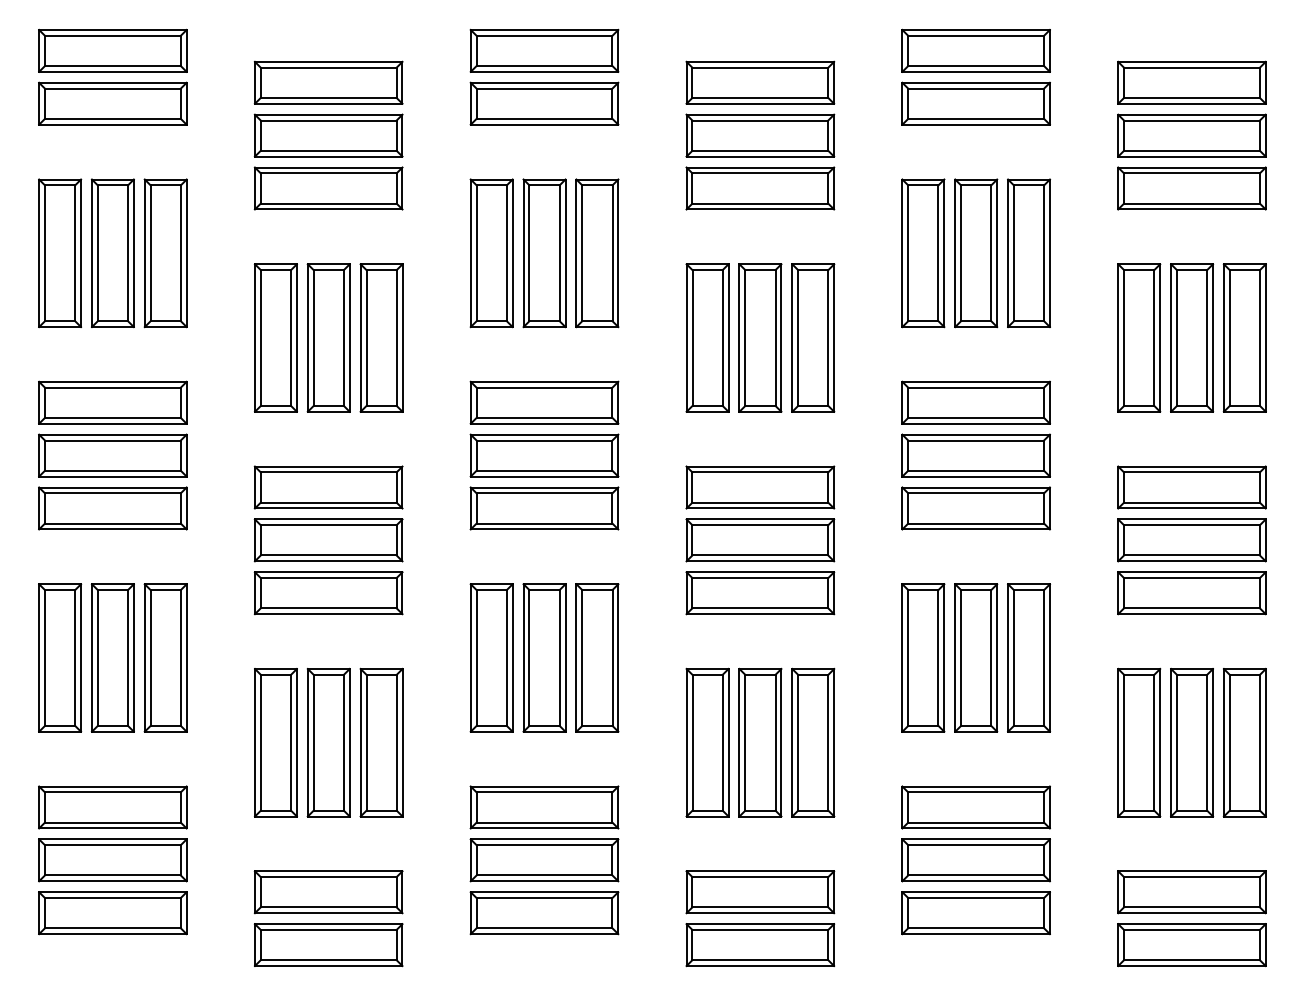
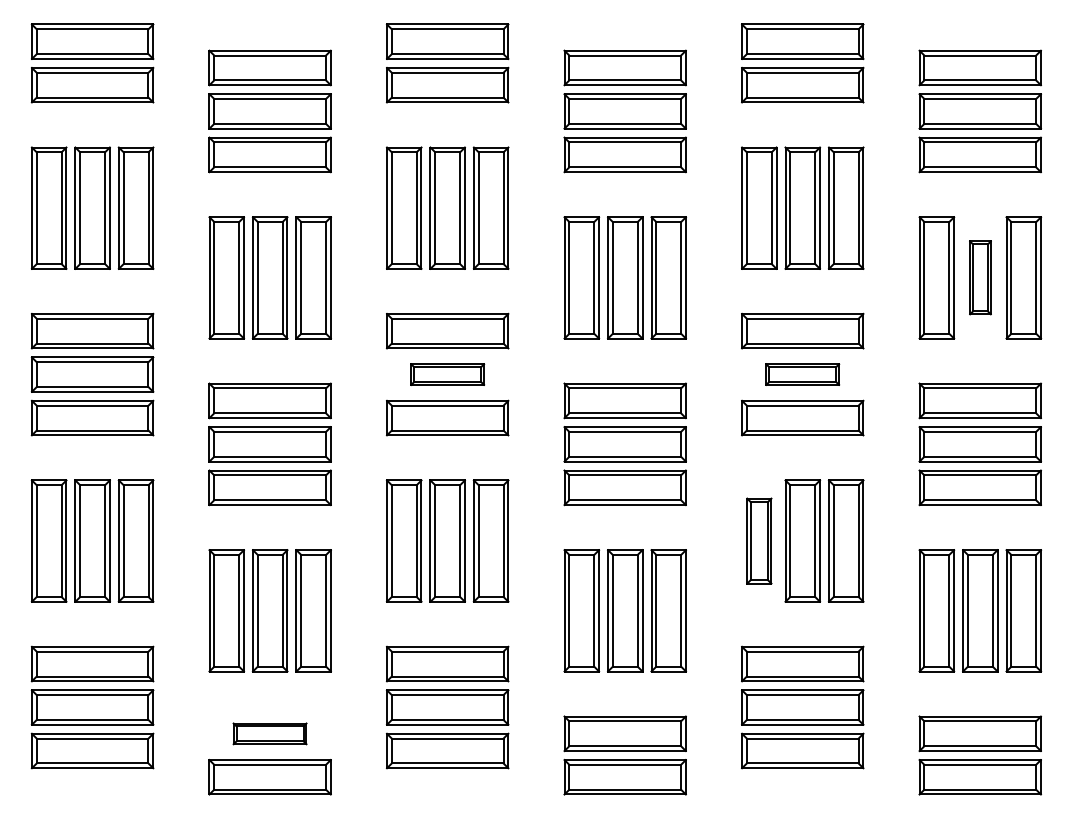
part: (1192, 337) -> (980, 277), size x0.6
part: (544, 455) -> (447, 374), size x0.6
part: (975, 455) -> (802, 374), size x0.6
part: (923, 657) -> (759, 540), size x0.7
part: (328, 892) -> (269, 734), size x0.6

